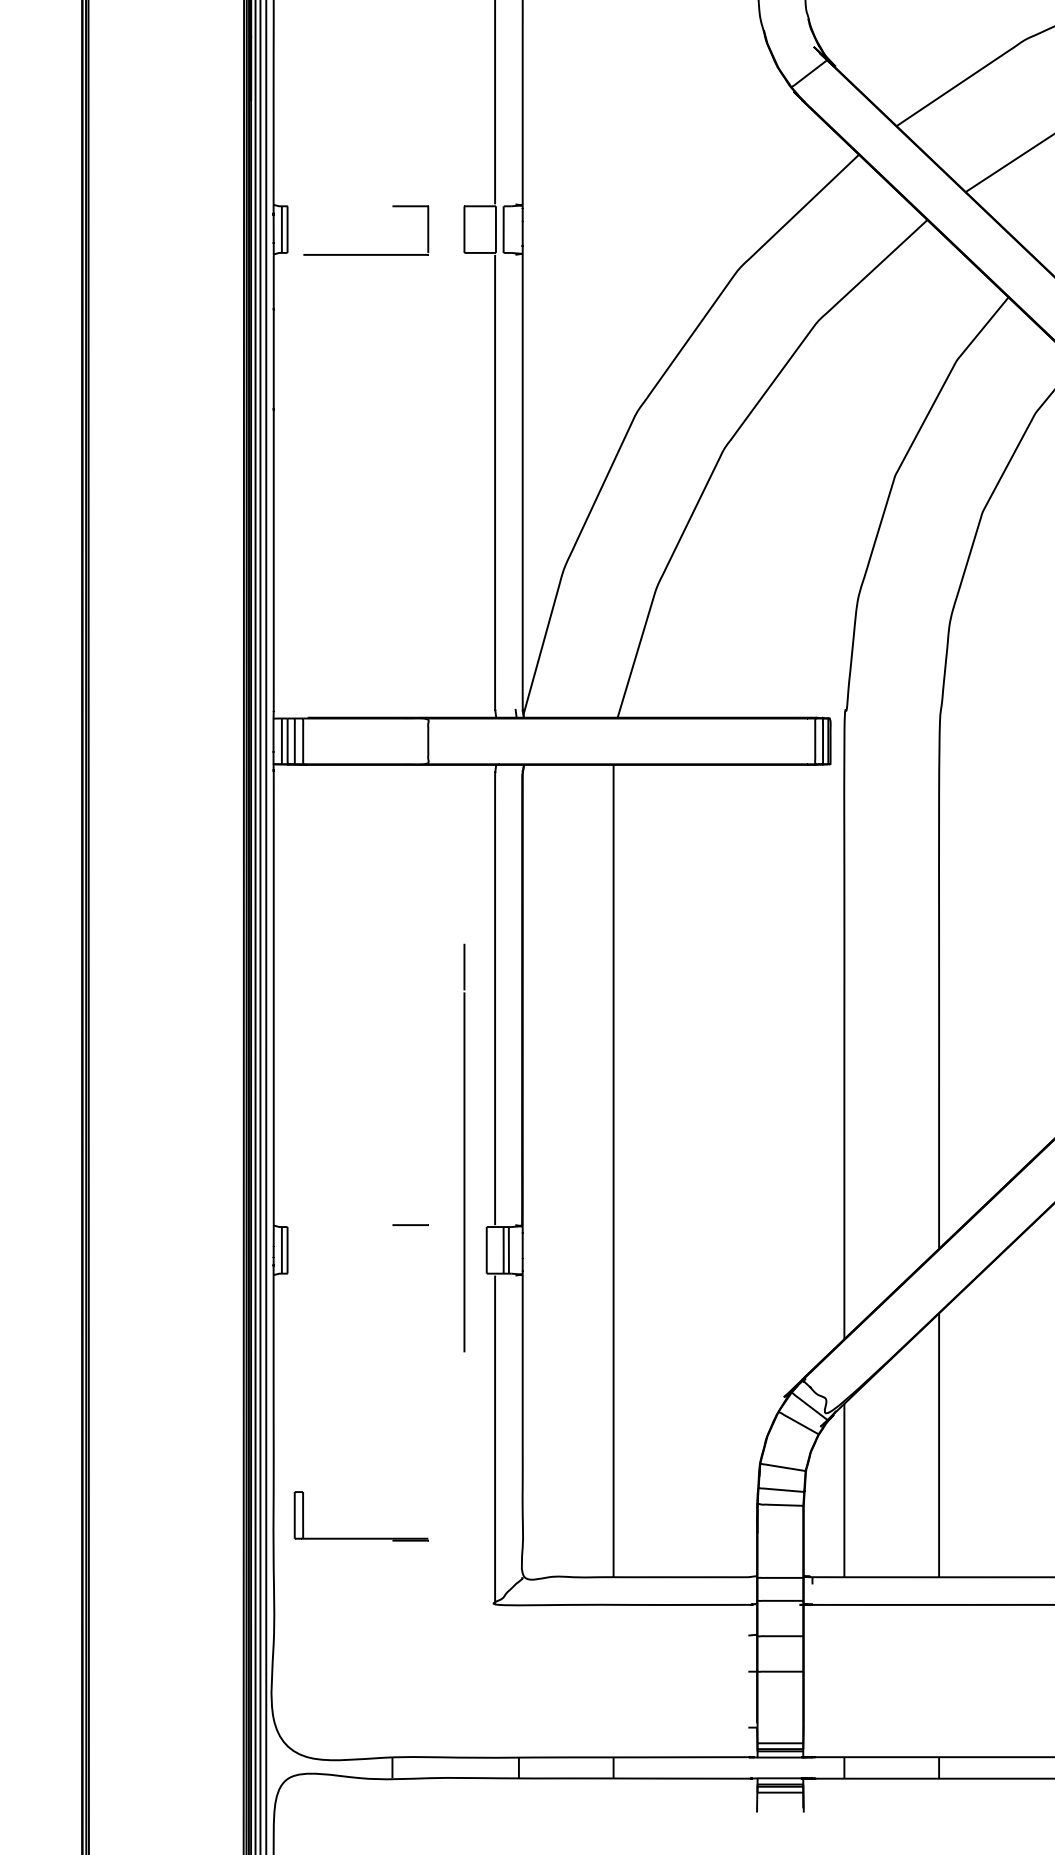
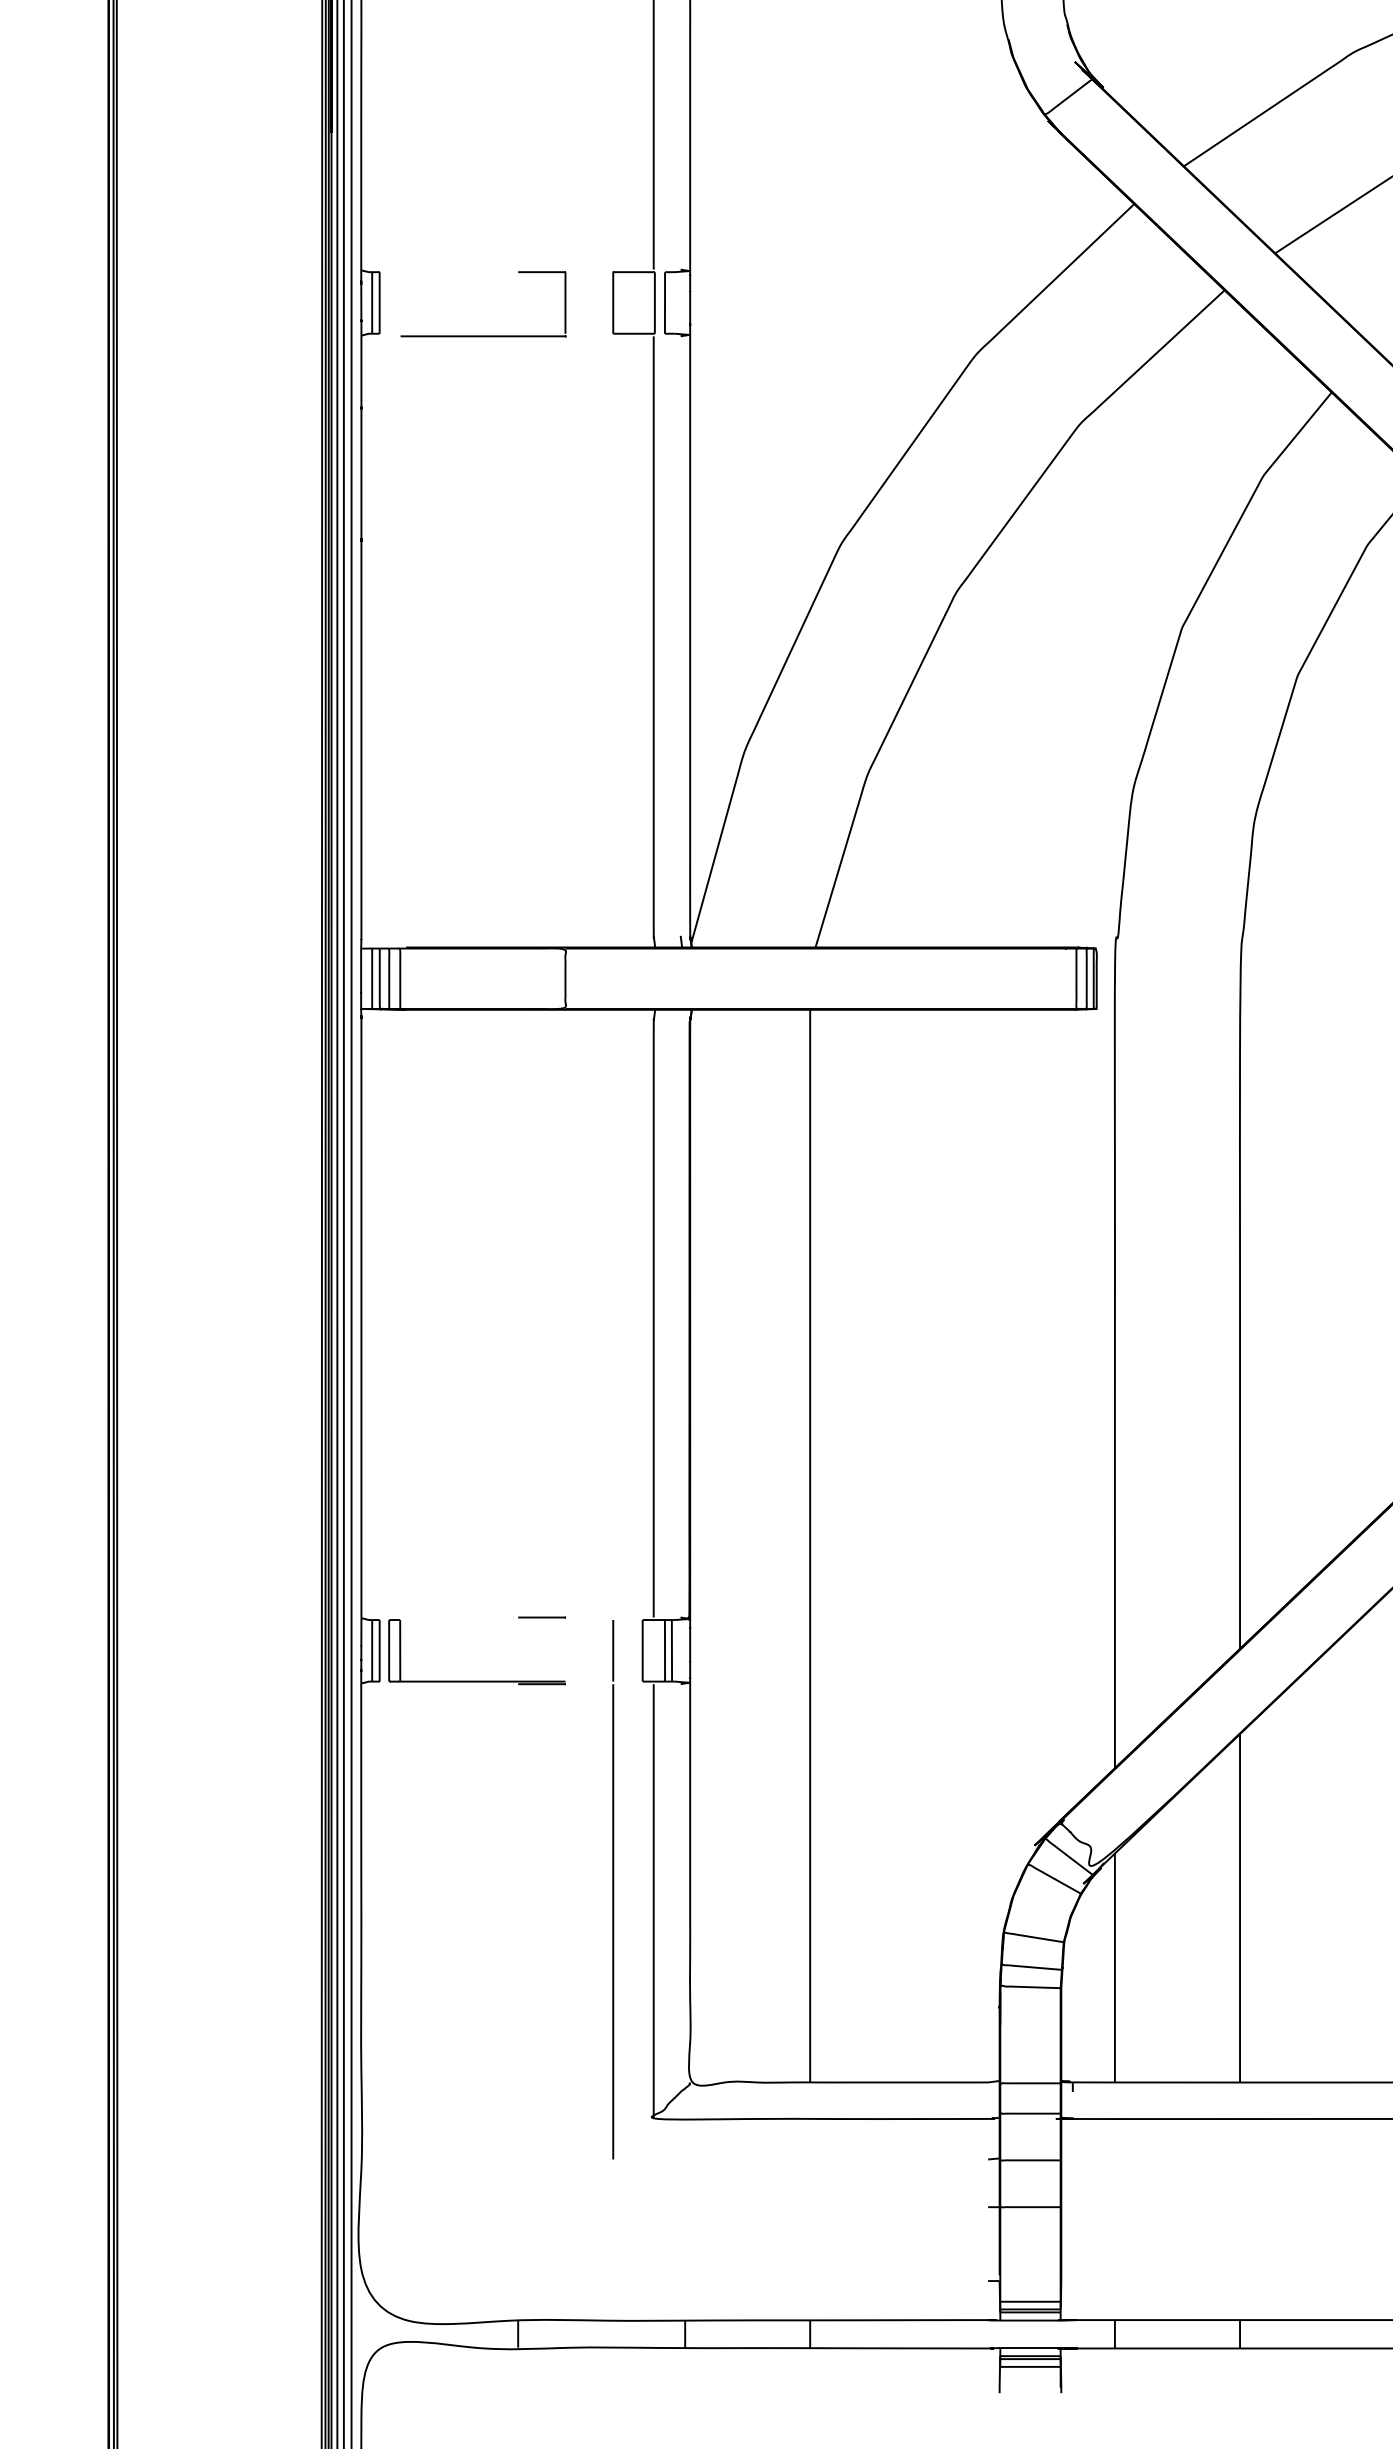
line: (464, 1147) -> (613, 1889), moved
part: (360, 1537) -> (476, 1680), moved

